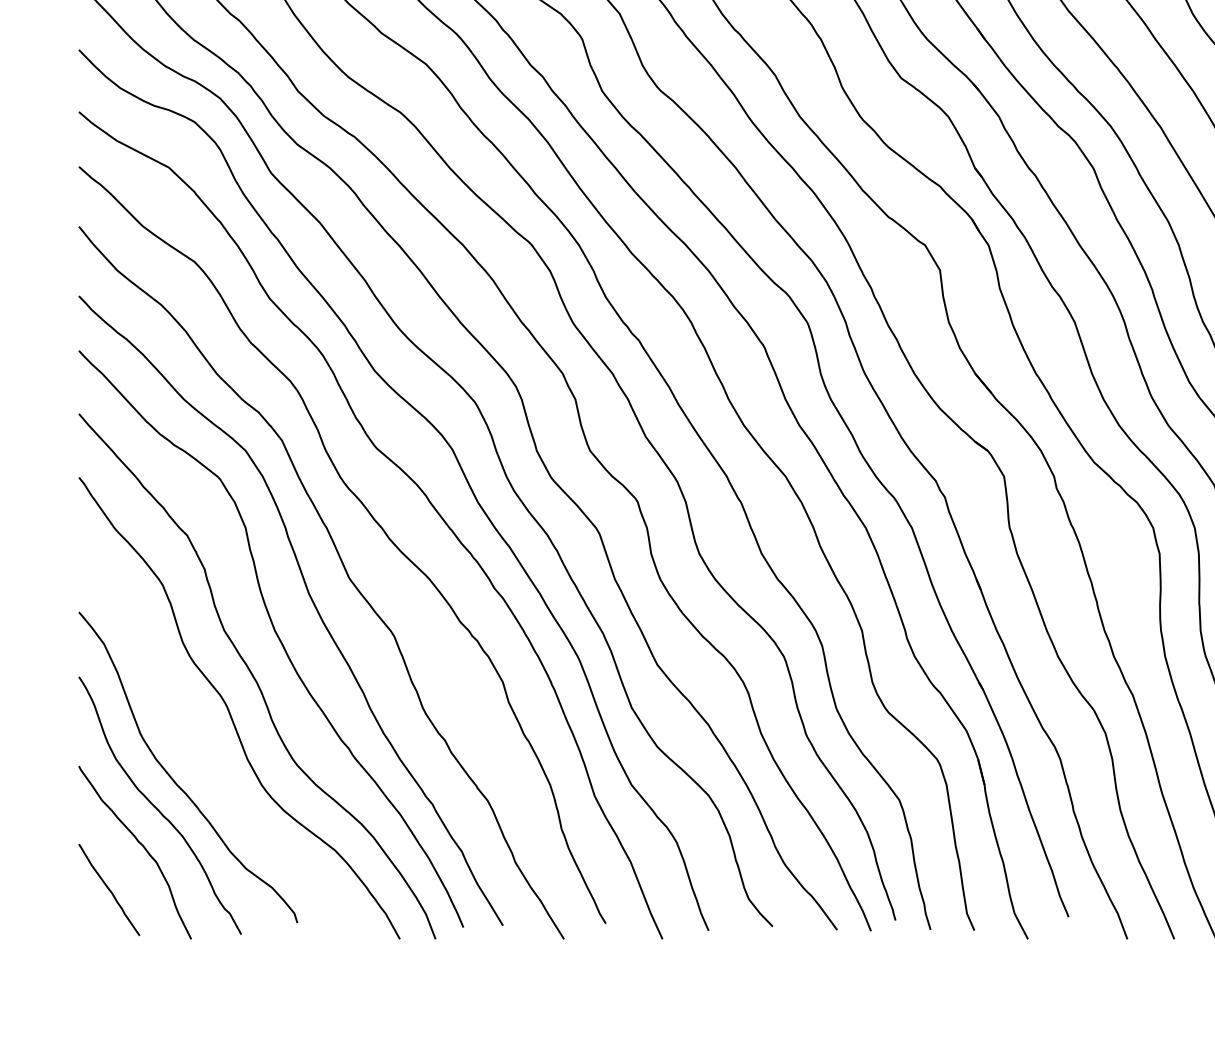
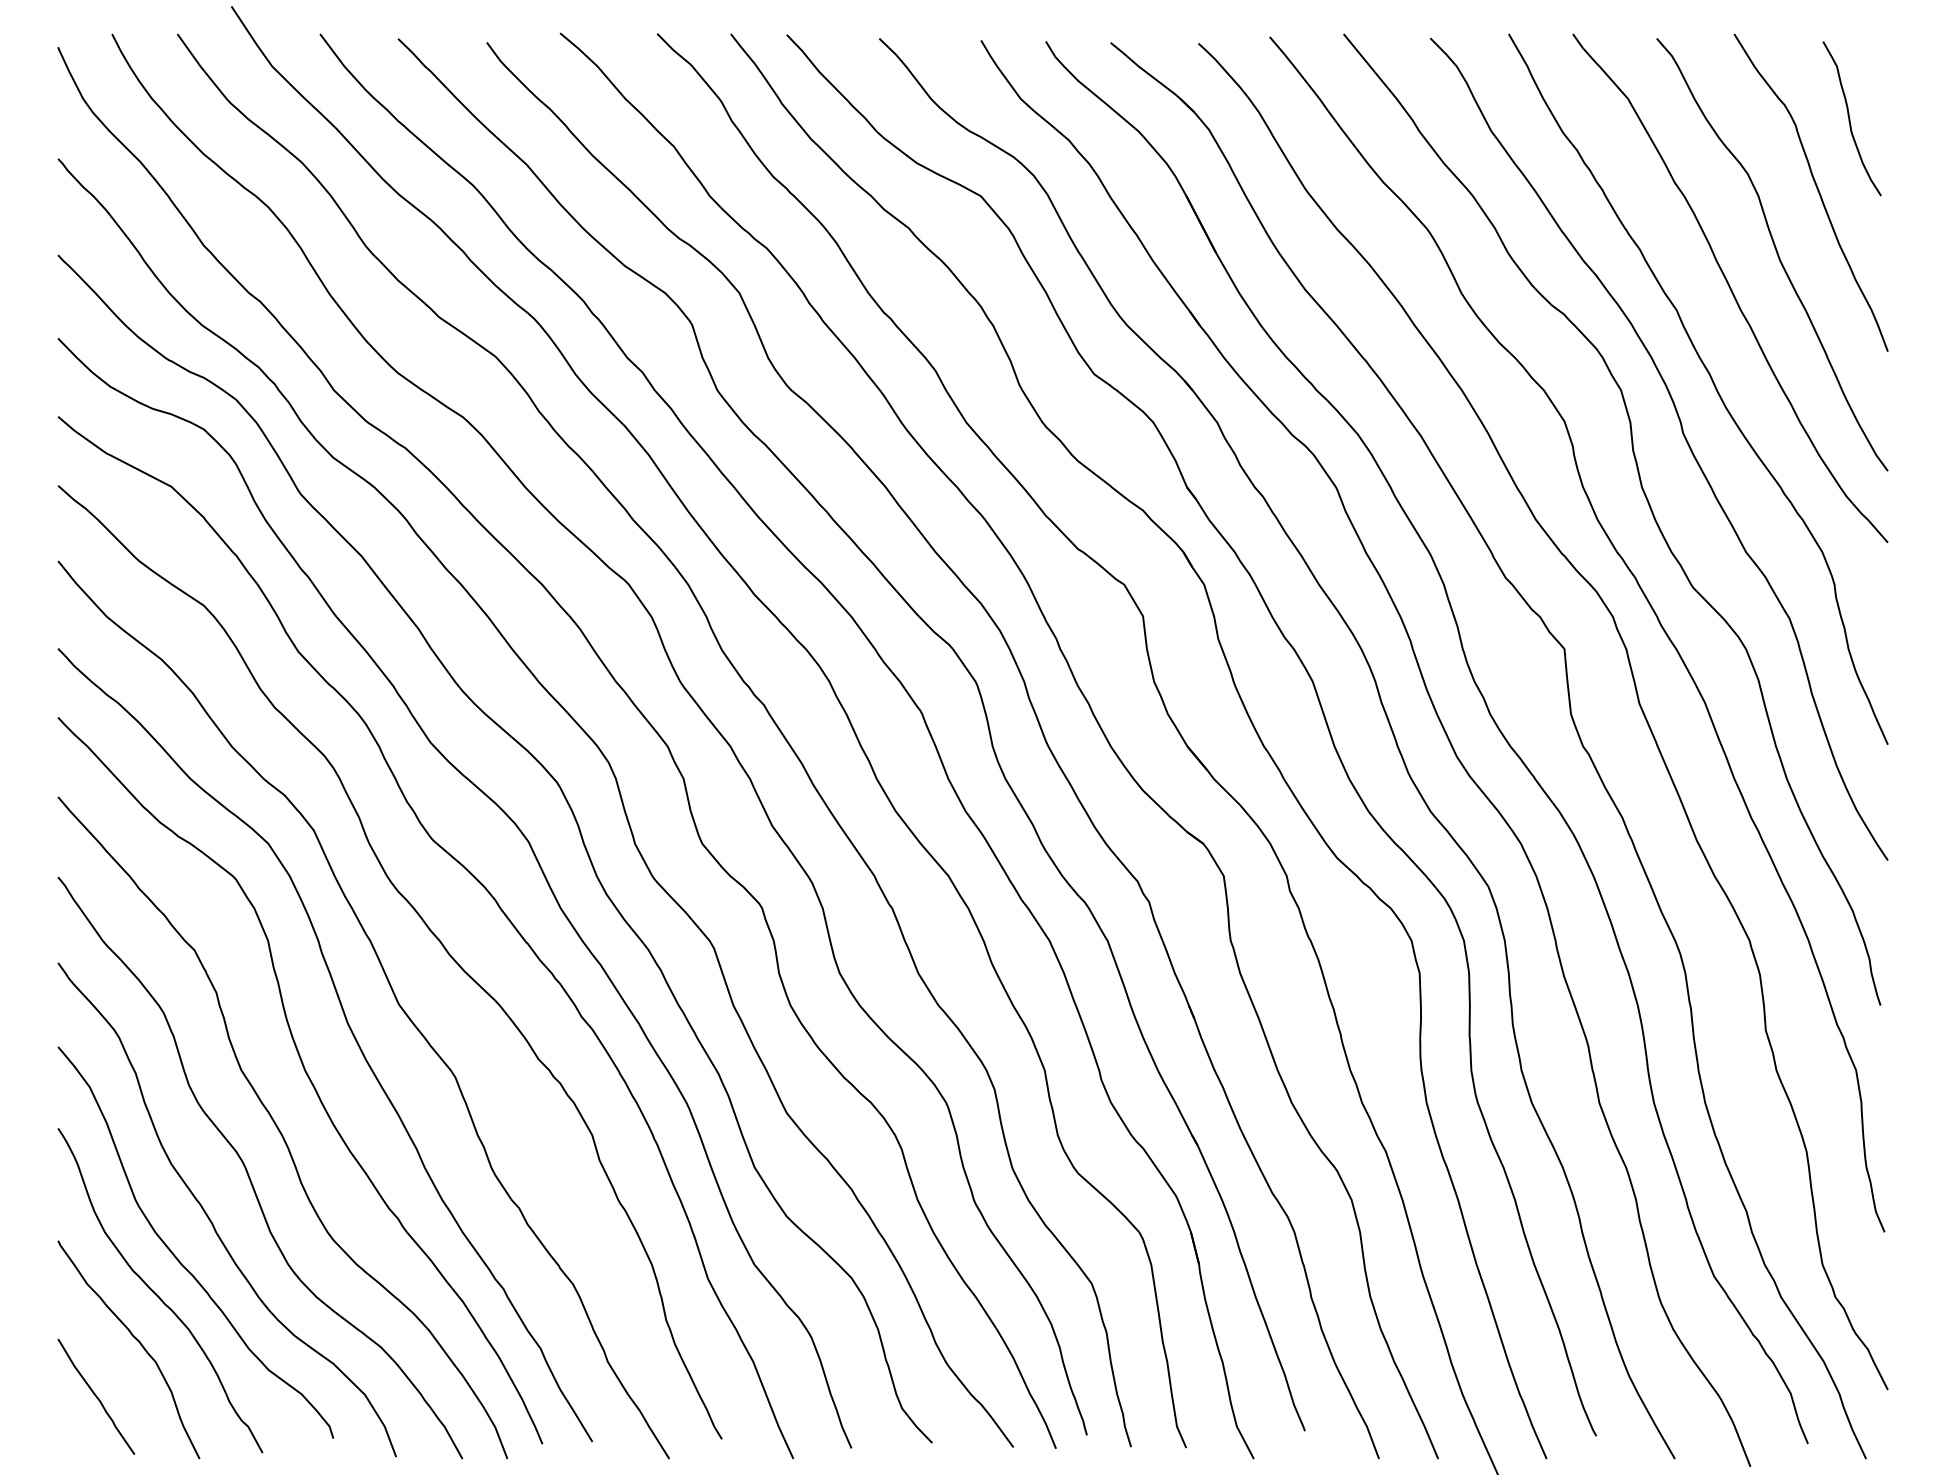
curve: (199, 748) -> (210, 1218), added

